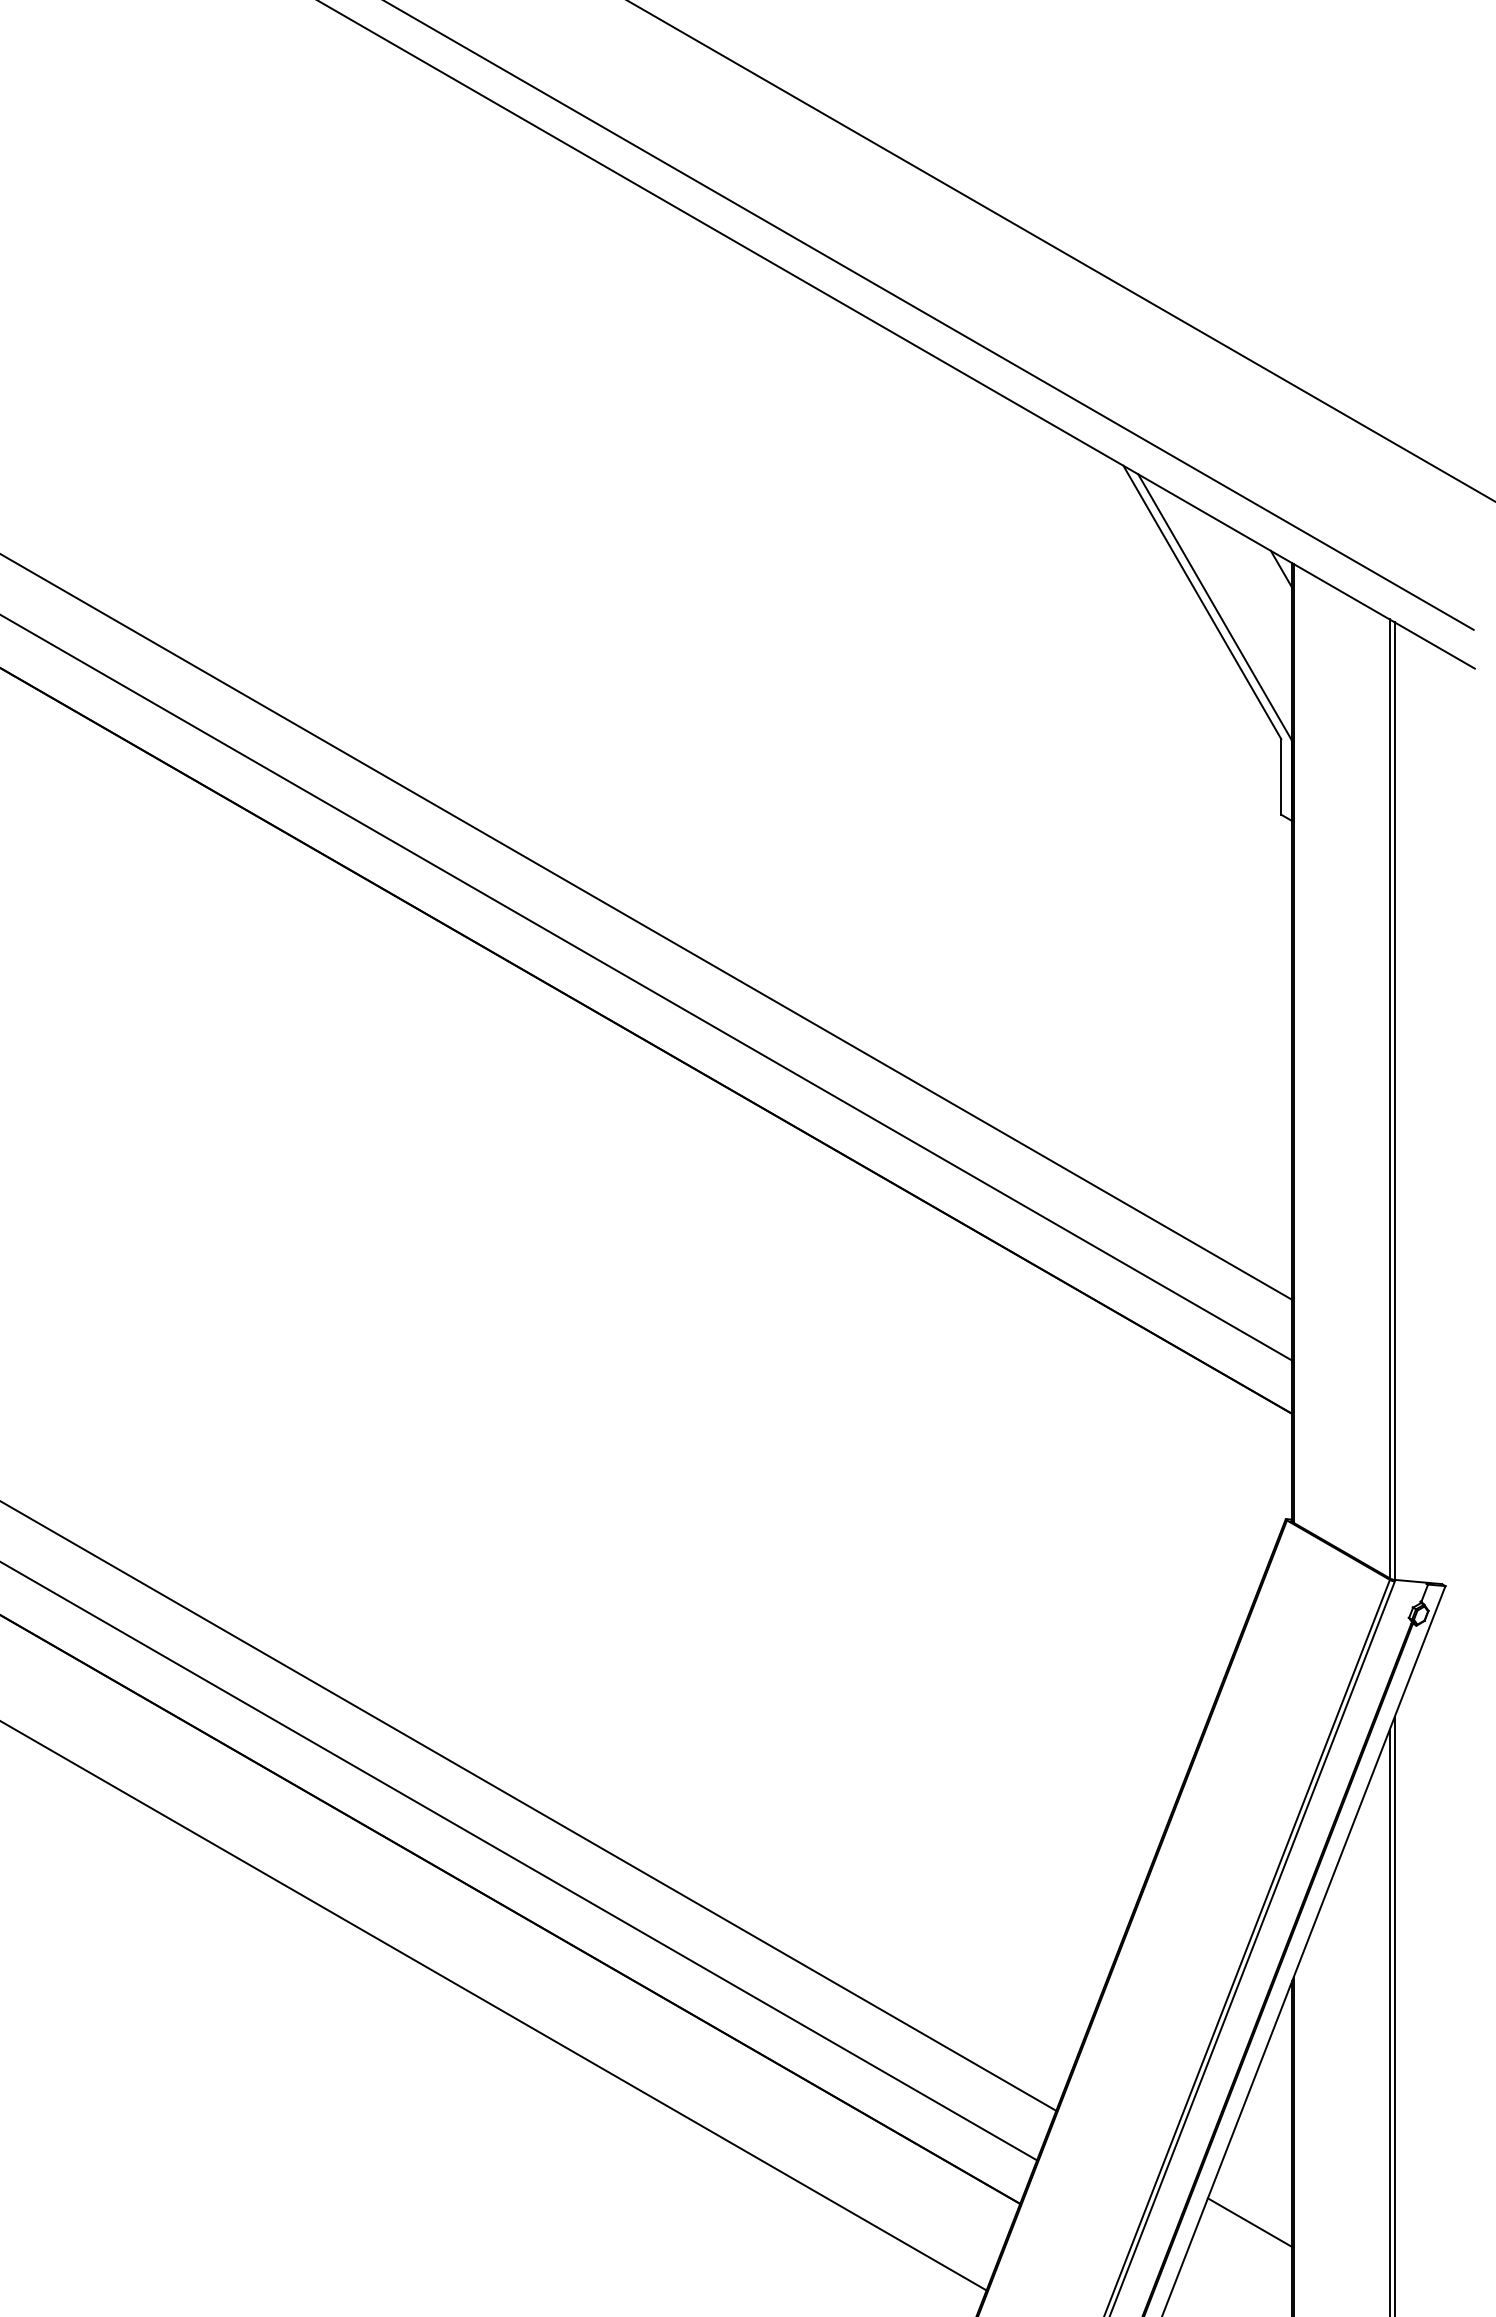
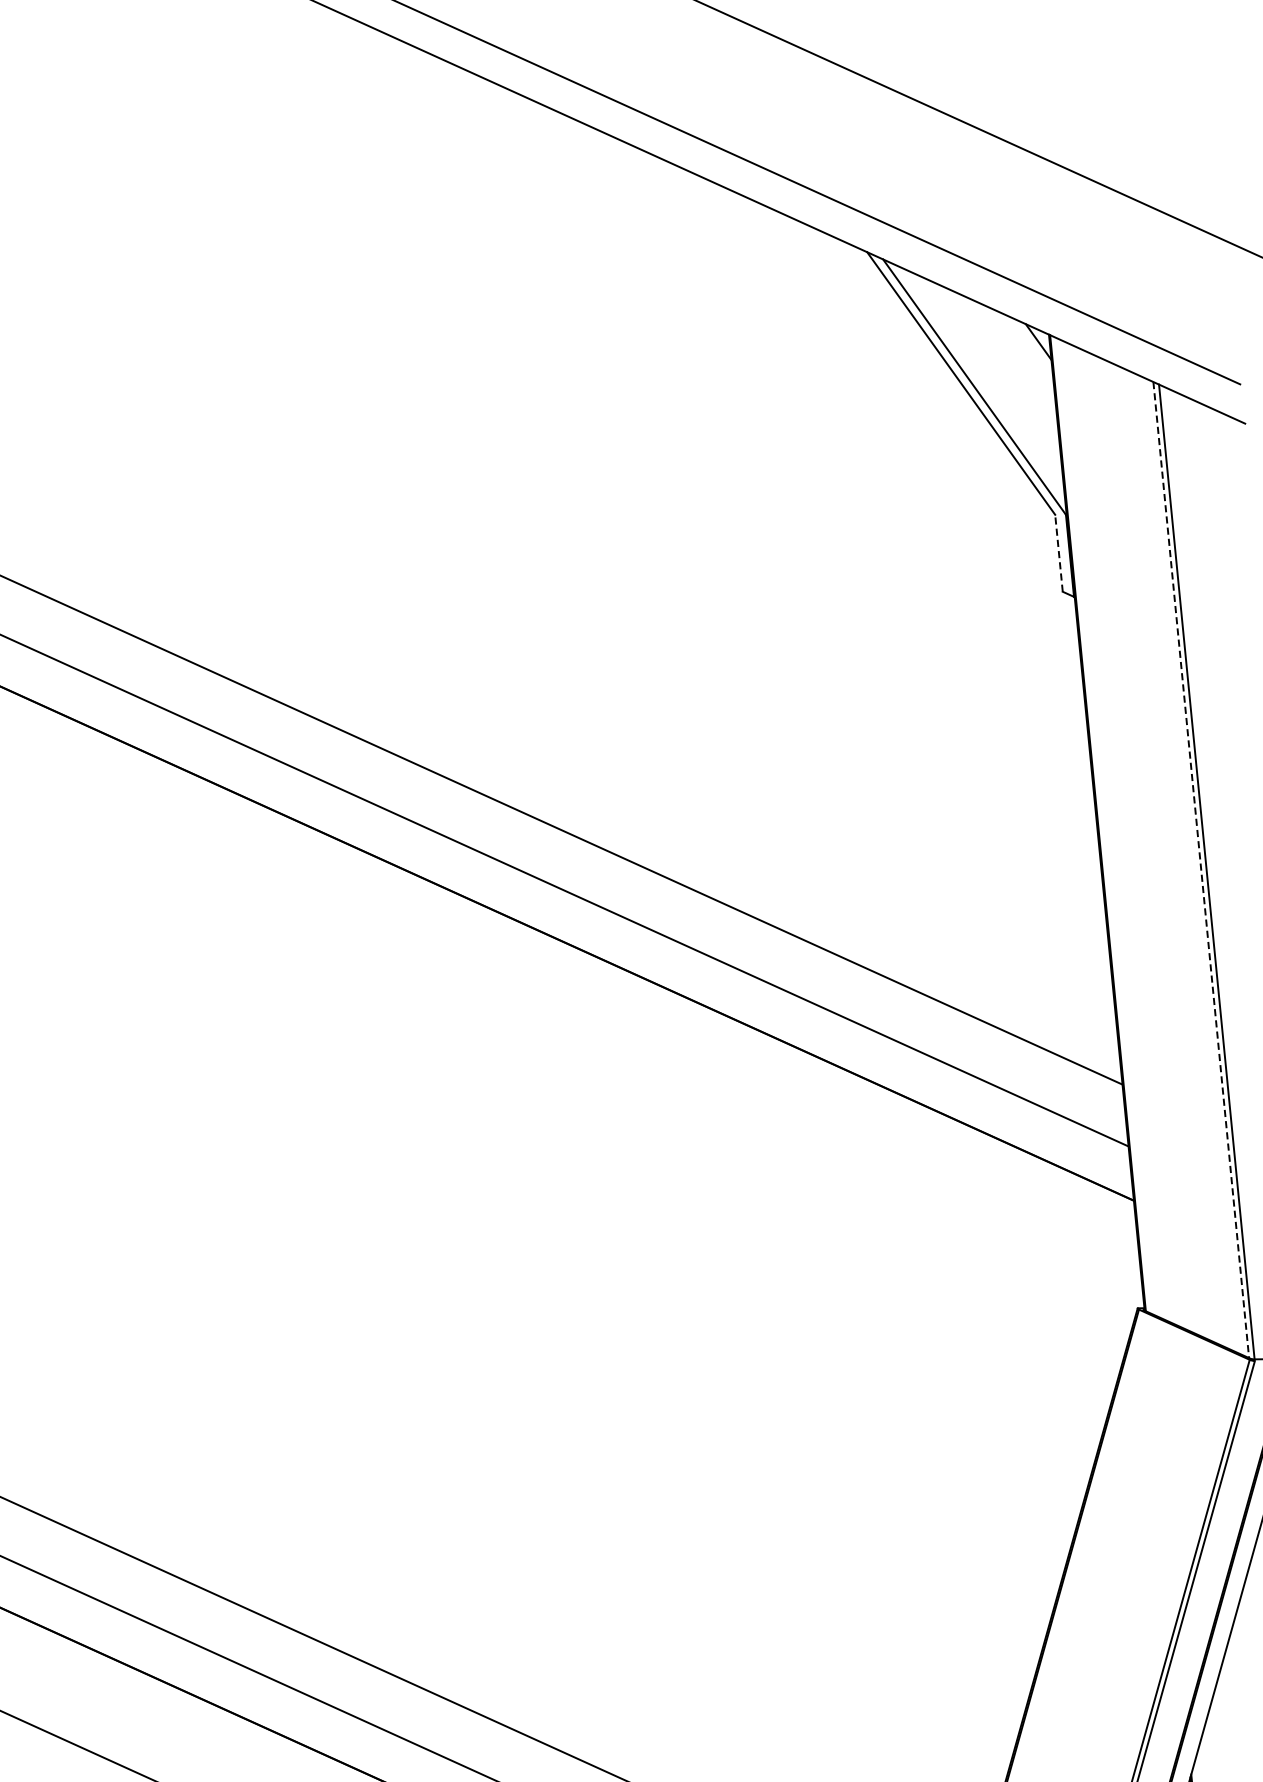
line: (1281, 776) -> (1059, 552), solid -> dashed
line: (1389, 1099) -> (1201, 870), solid -> dashed

